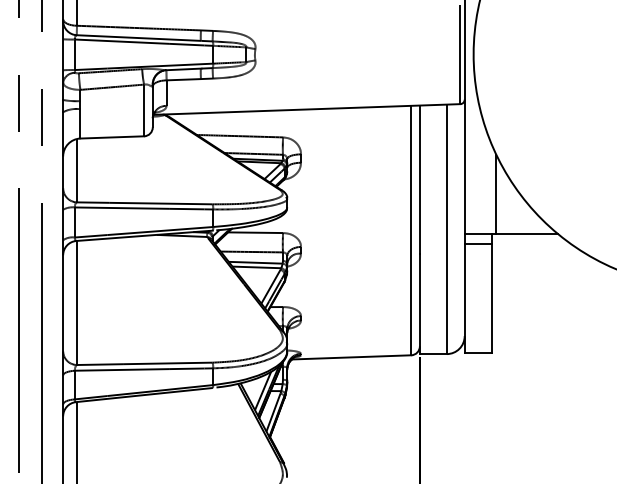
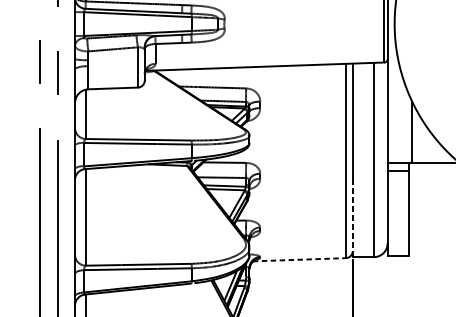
line: (419, 304) -> (352, 218), solid -> dashed
line: (351, 357) -> (299, 259), solid -> dashed

